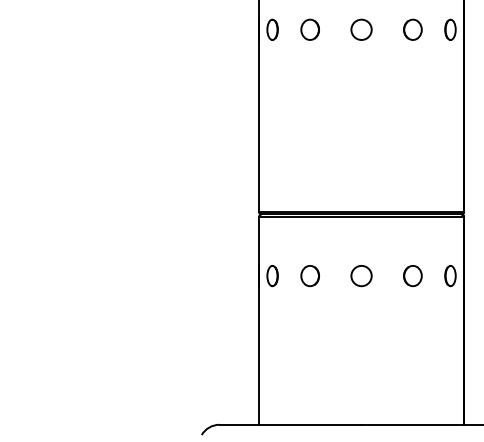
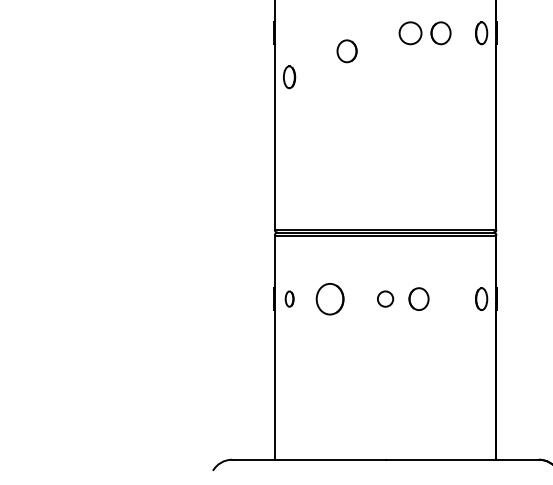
part: (272, 29) -> (289, 77), moved
part: (309, 29) -> (346, 51), moved
circle: (361, 29) -> (410, 33), moved
part: (272, 275) -> (289, 298), size x0.7
part: (309, 275) -> (329, 298), size x1.4
circle: (361, 275) -> (385, 298), size x0.7
part: (412, 275) -> (418, 298), moved

